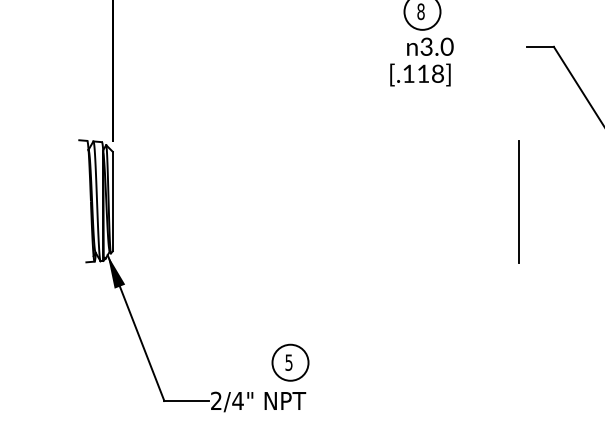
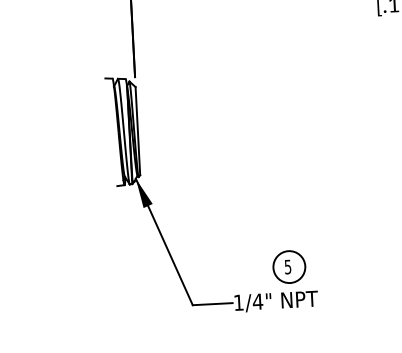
part: (290, 362) -> (289, 266), moved
text: (216, 400) -> (238, 302), 2/4" -> 1/4"

